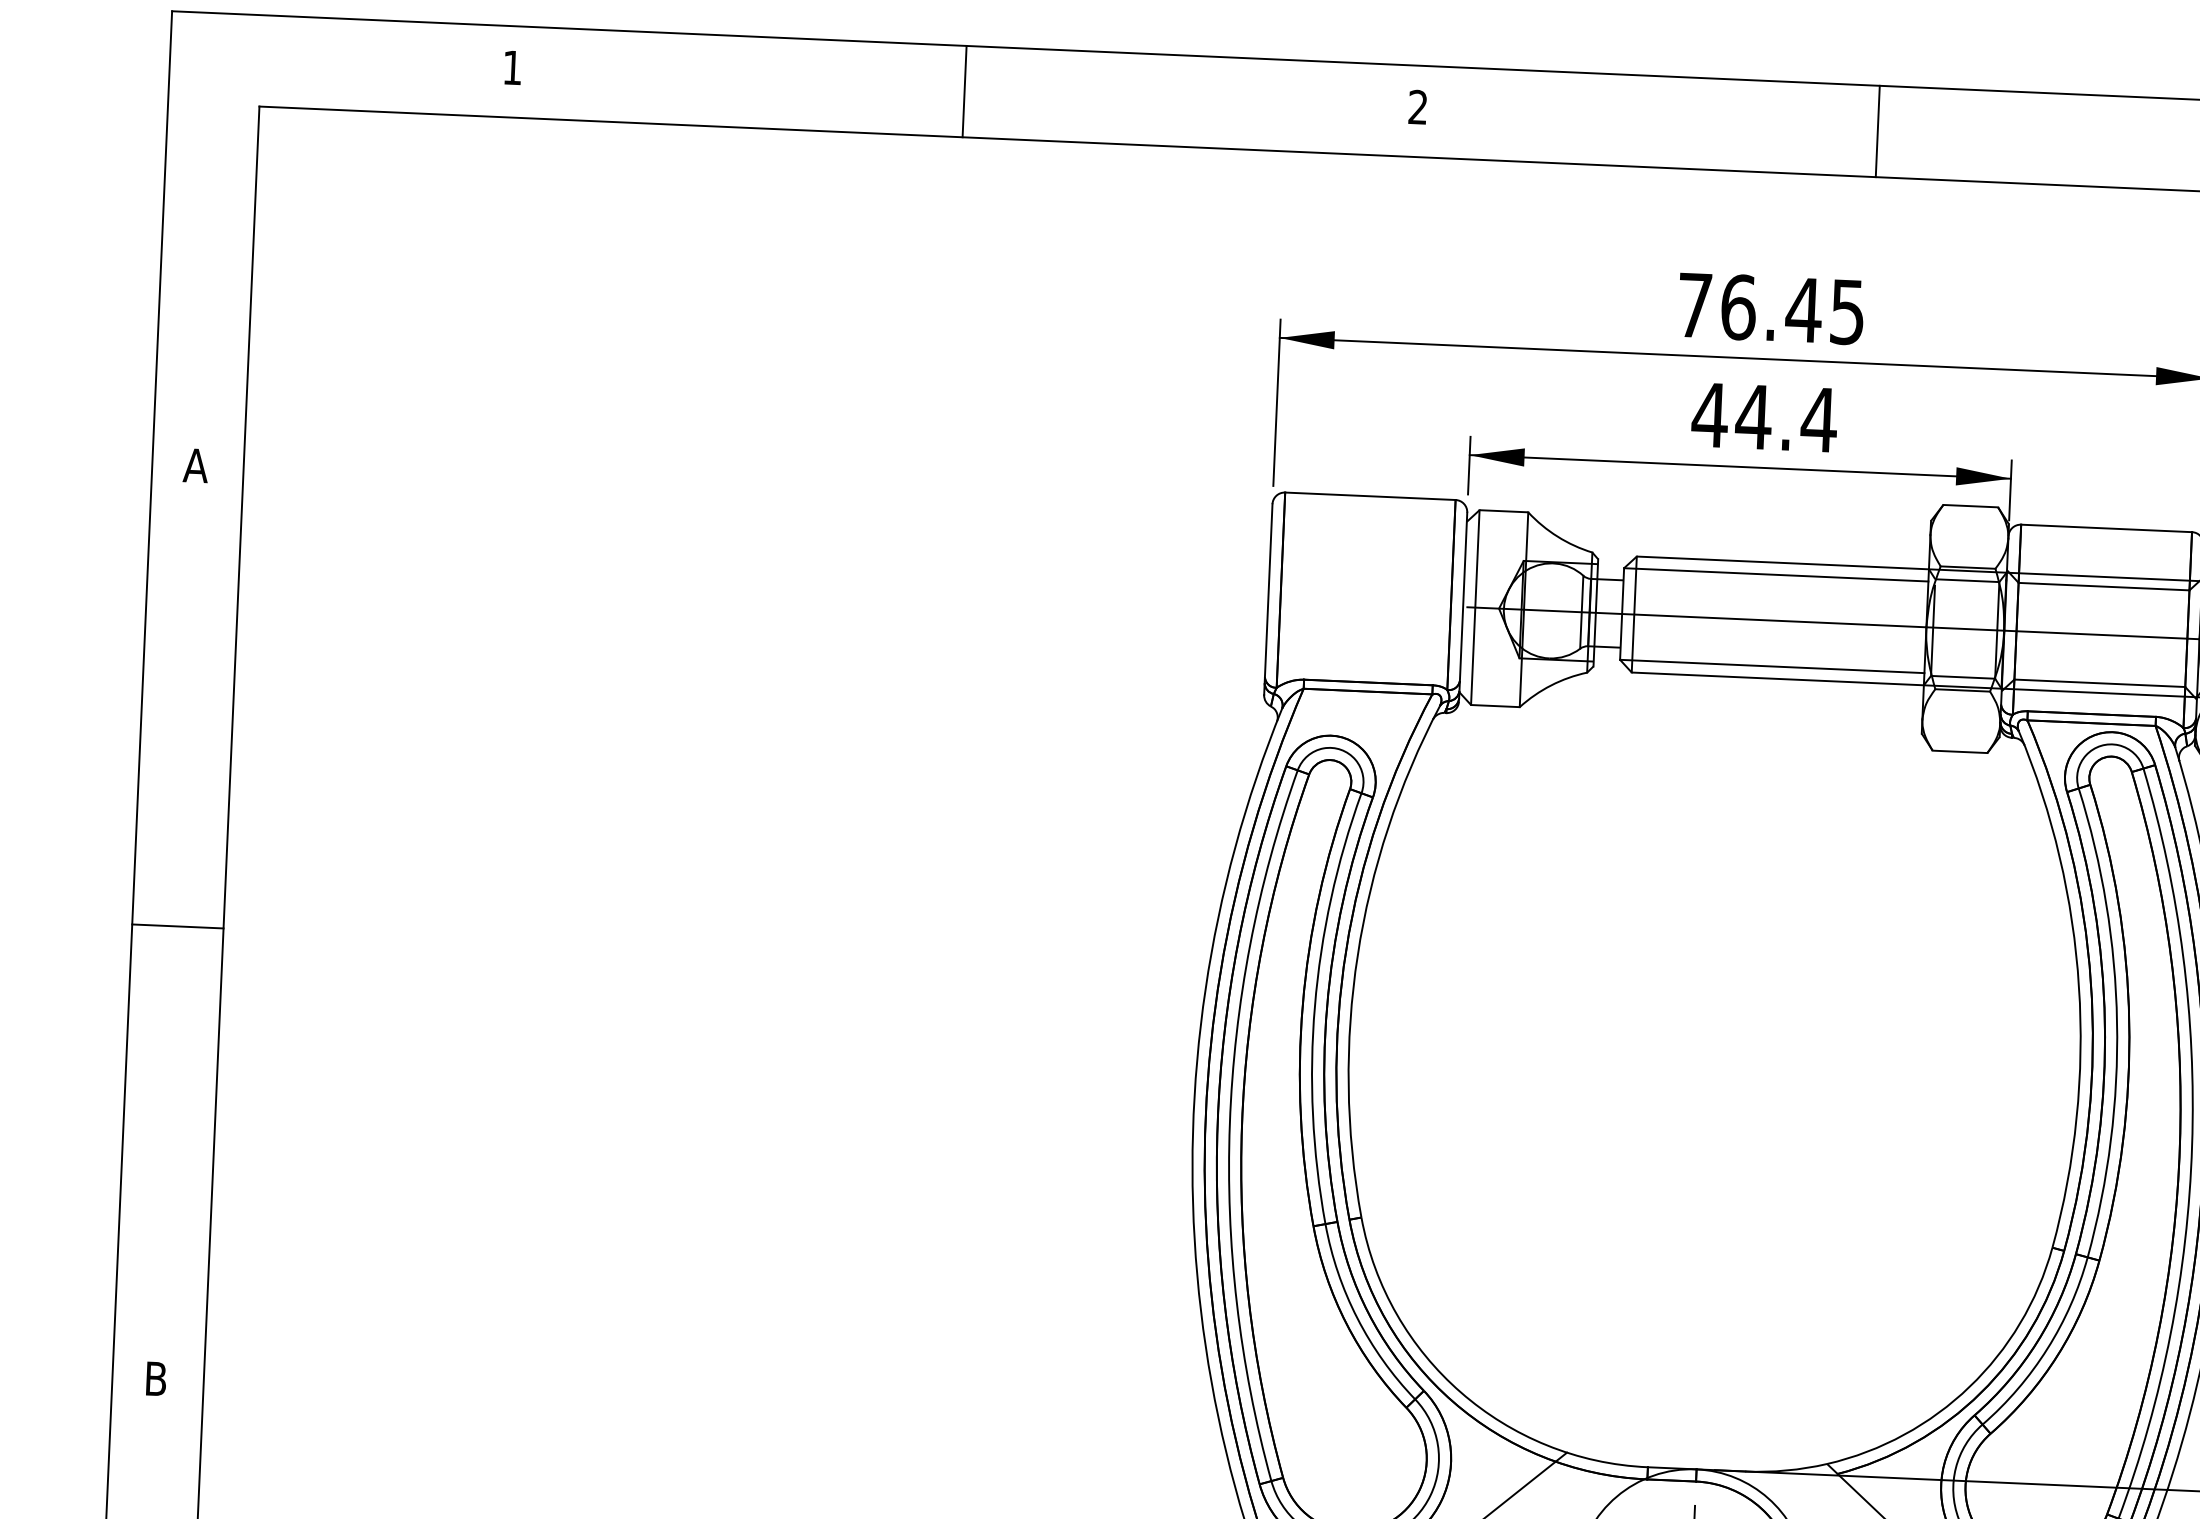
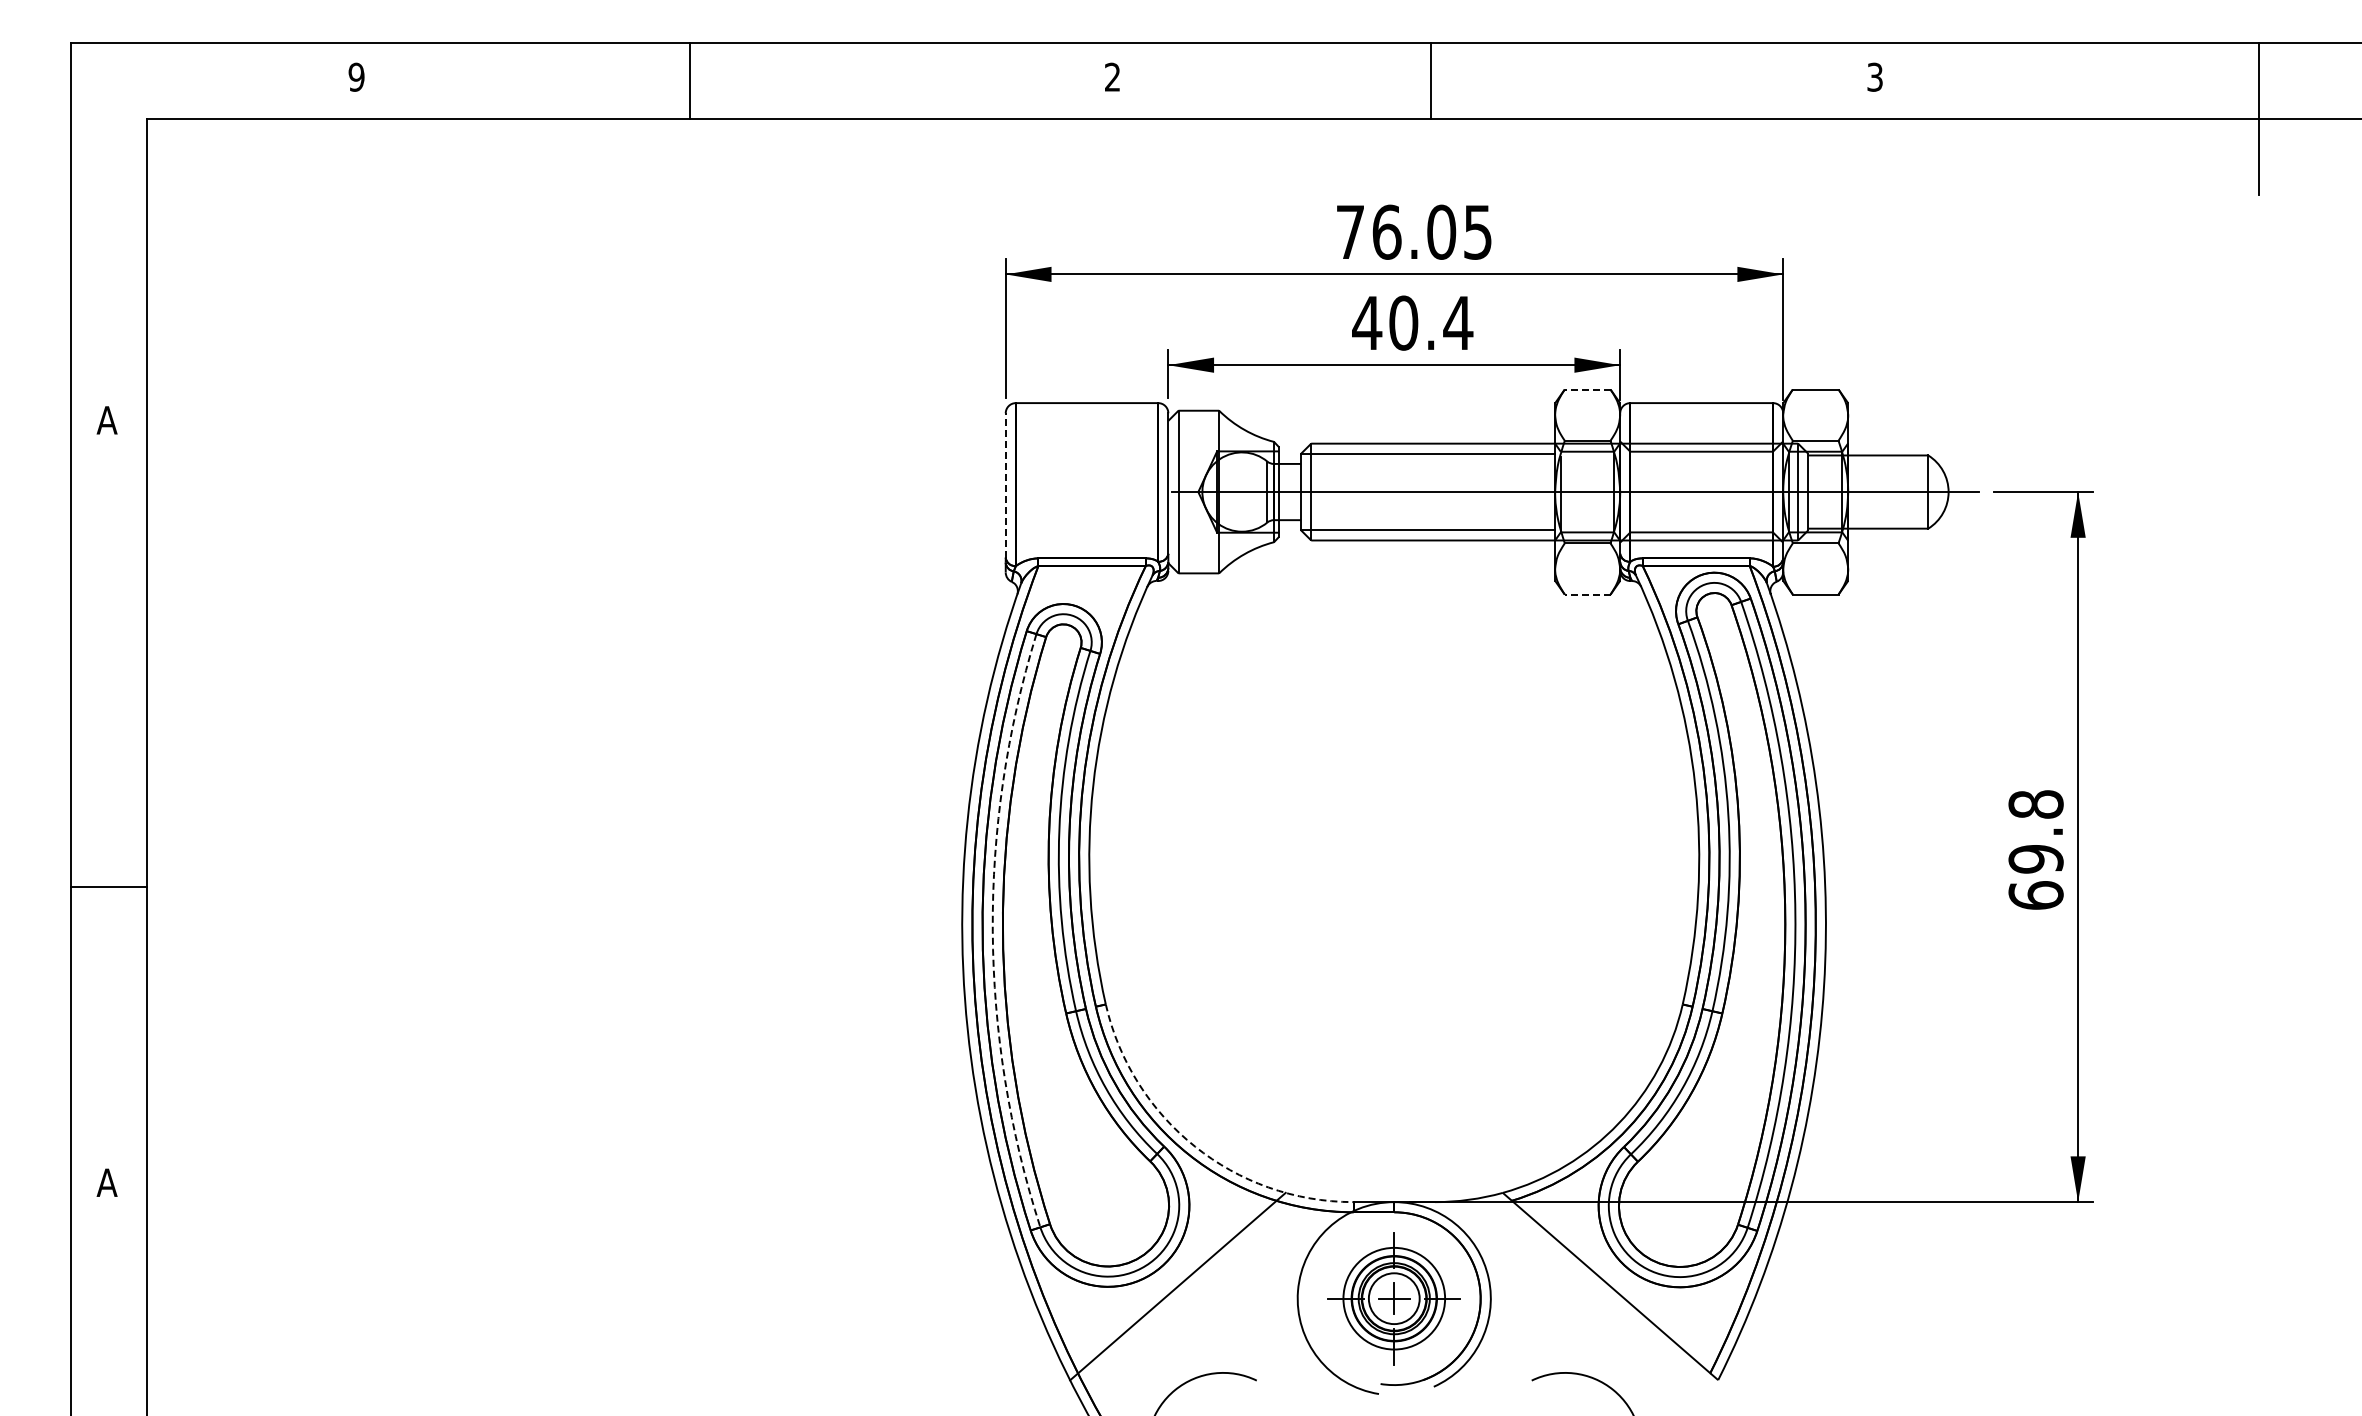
text: (512, 66) -> (356, 76), 1 -> 9
line: (965, 91) -> (690, 80), moved
line: (1877, 131) -> (1430, 80), moved
text: (1803, 309) -> (1441, 231), 76.45 -> 76.05
text: (1753, 416) -> (1403, 322), 44.4 -> 40.4
line: (1970, 506) -> (1587, 389), solid -> dashed
line: (1268, 589) -> (1005, 484), solid -> dashed
line: (1959, 751) -> (1587, 594), solid -> dashed
line: (177, 925) -> (108, 886), moved
arc: (1229, 1124) -> (992, 931), solid -> dashed
text: (155, 1378) -> (106, 1182), B -> A
arc: (1461, 1392) -> (1195, 1146), solid -> dashed

